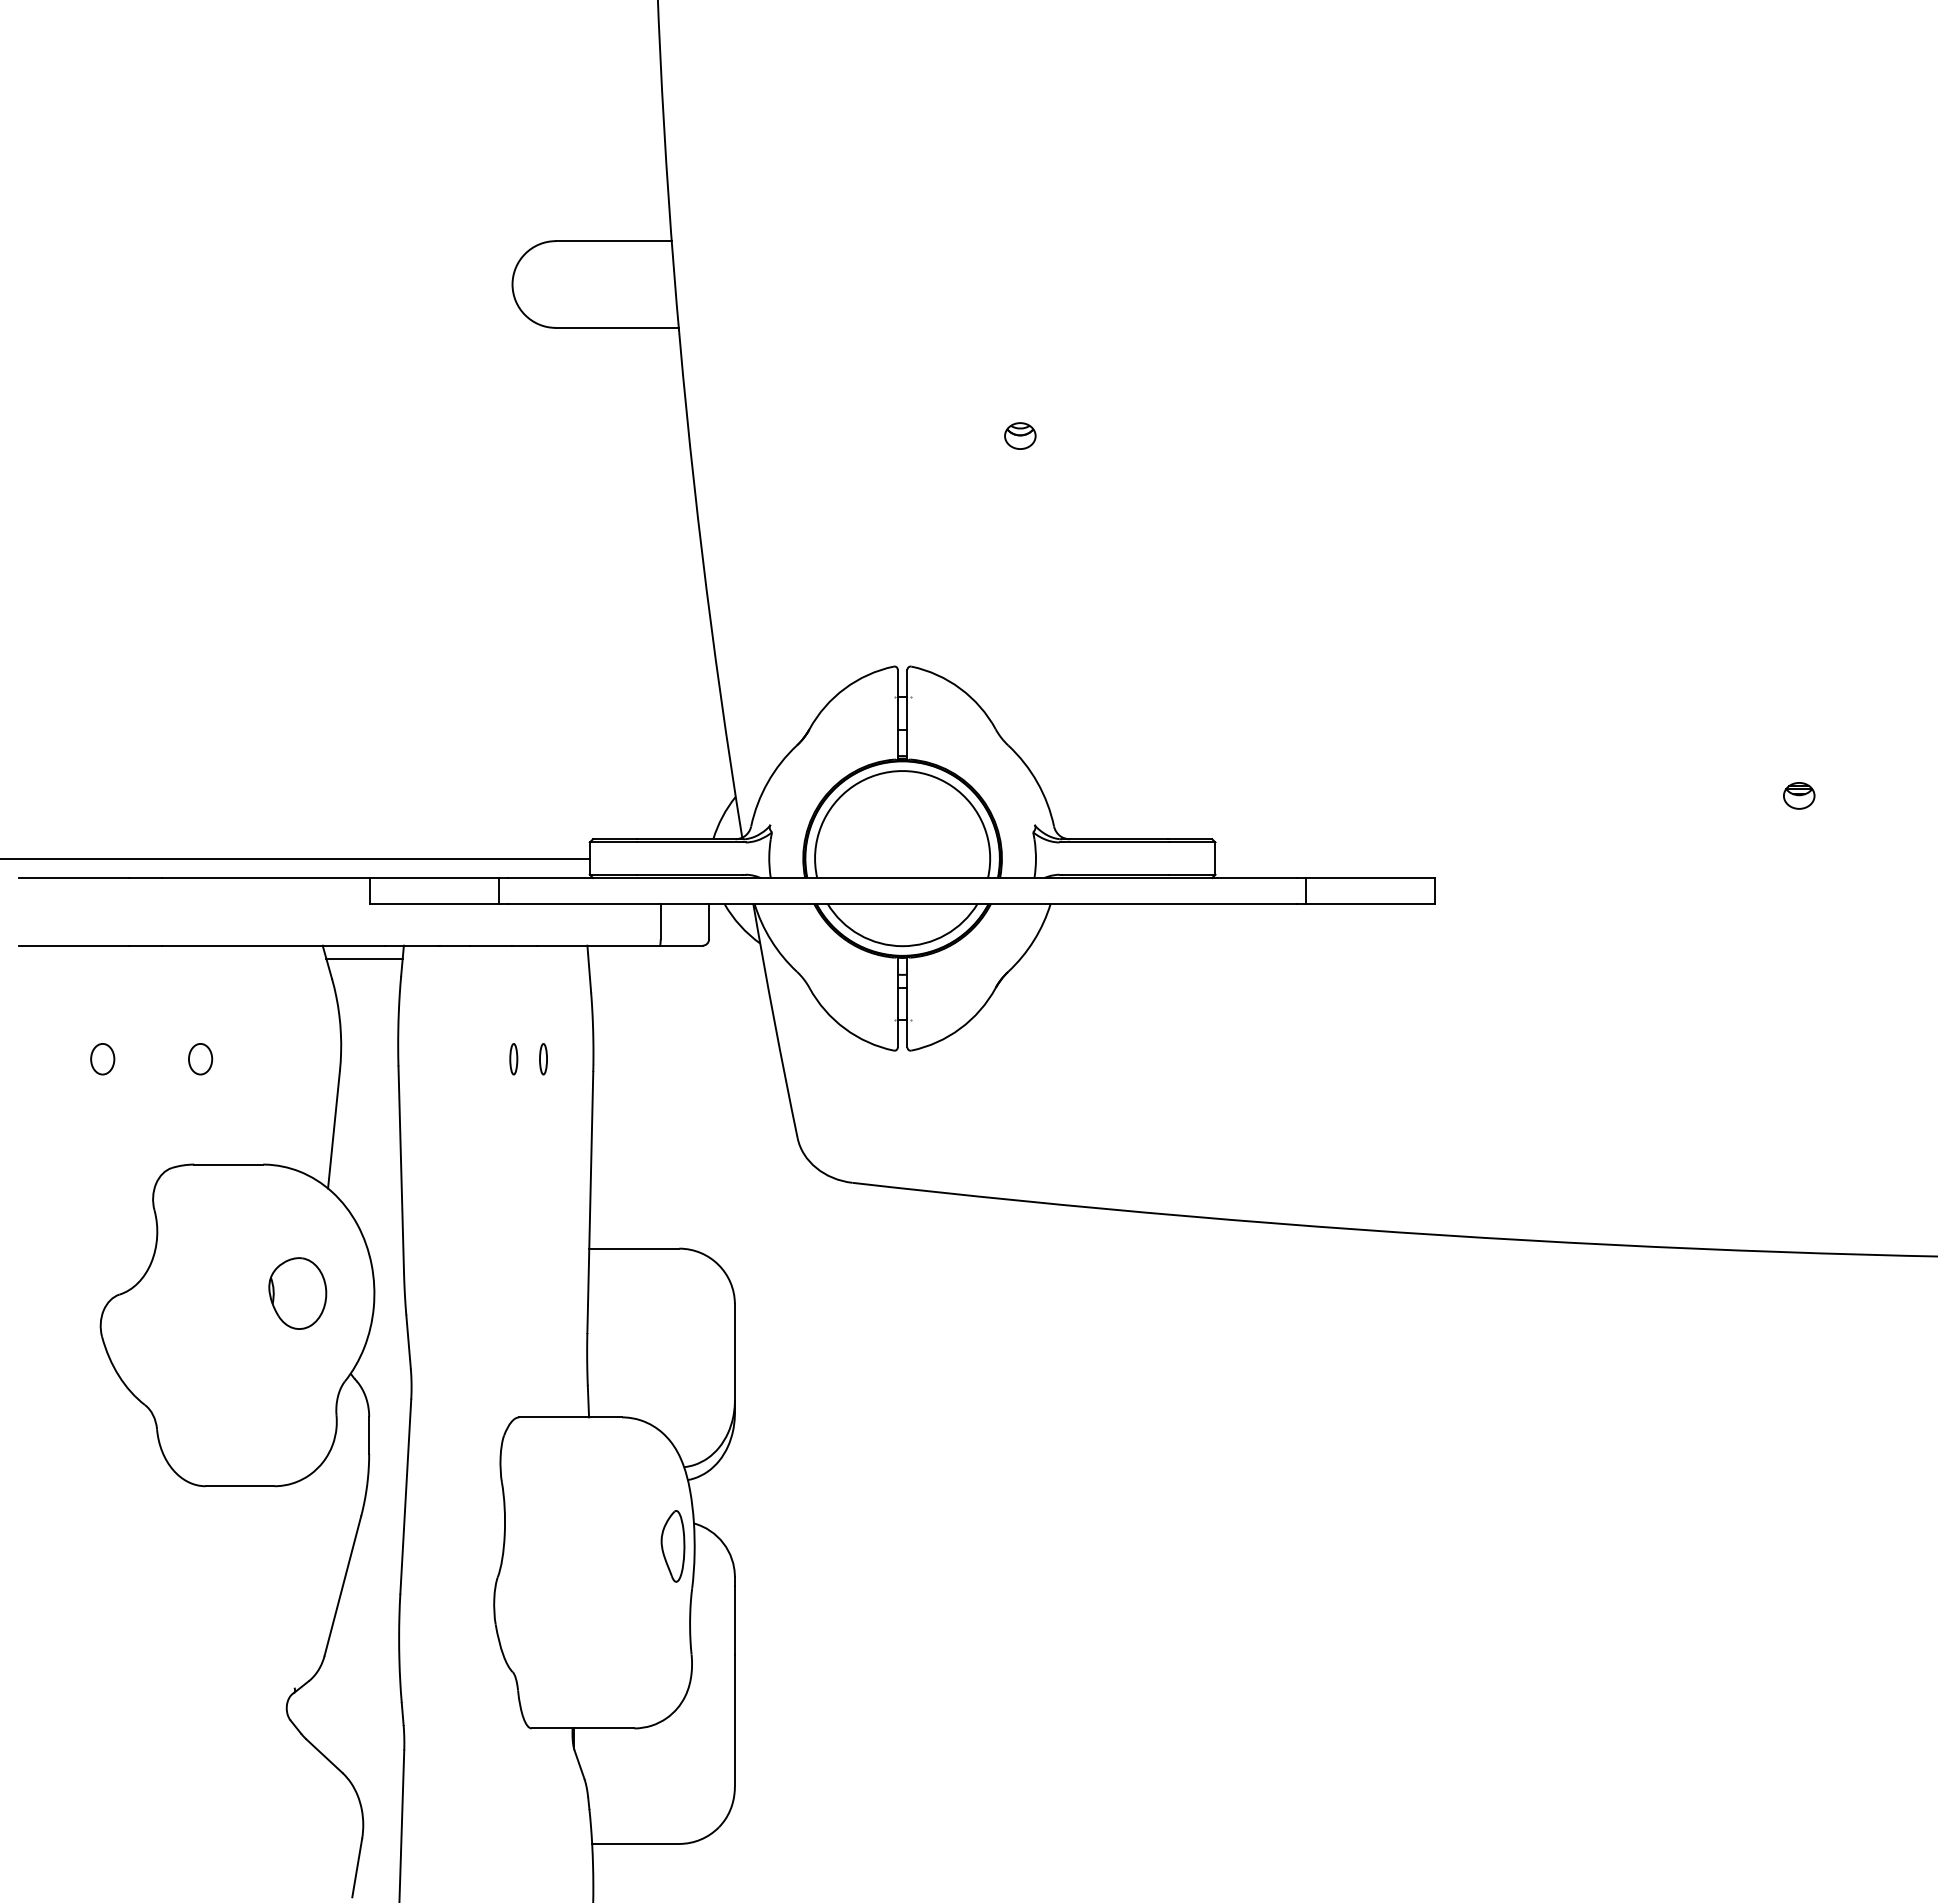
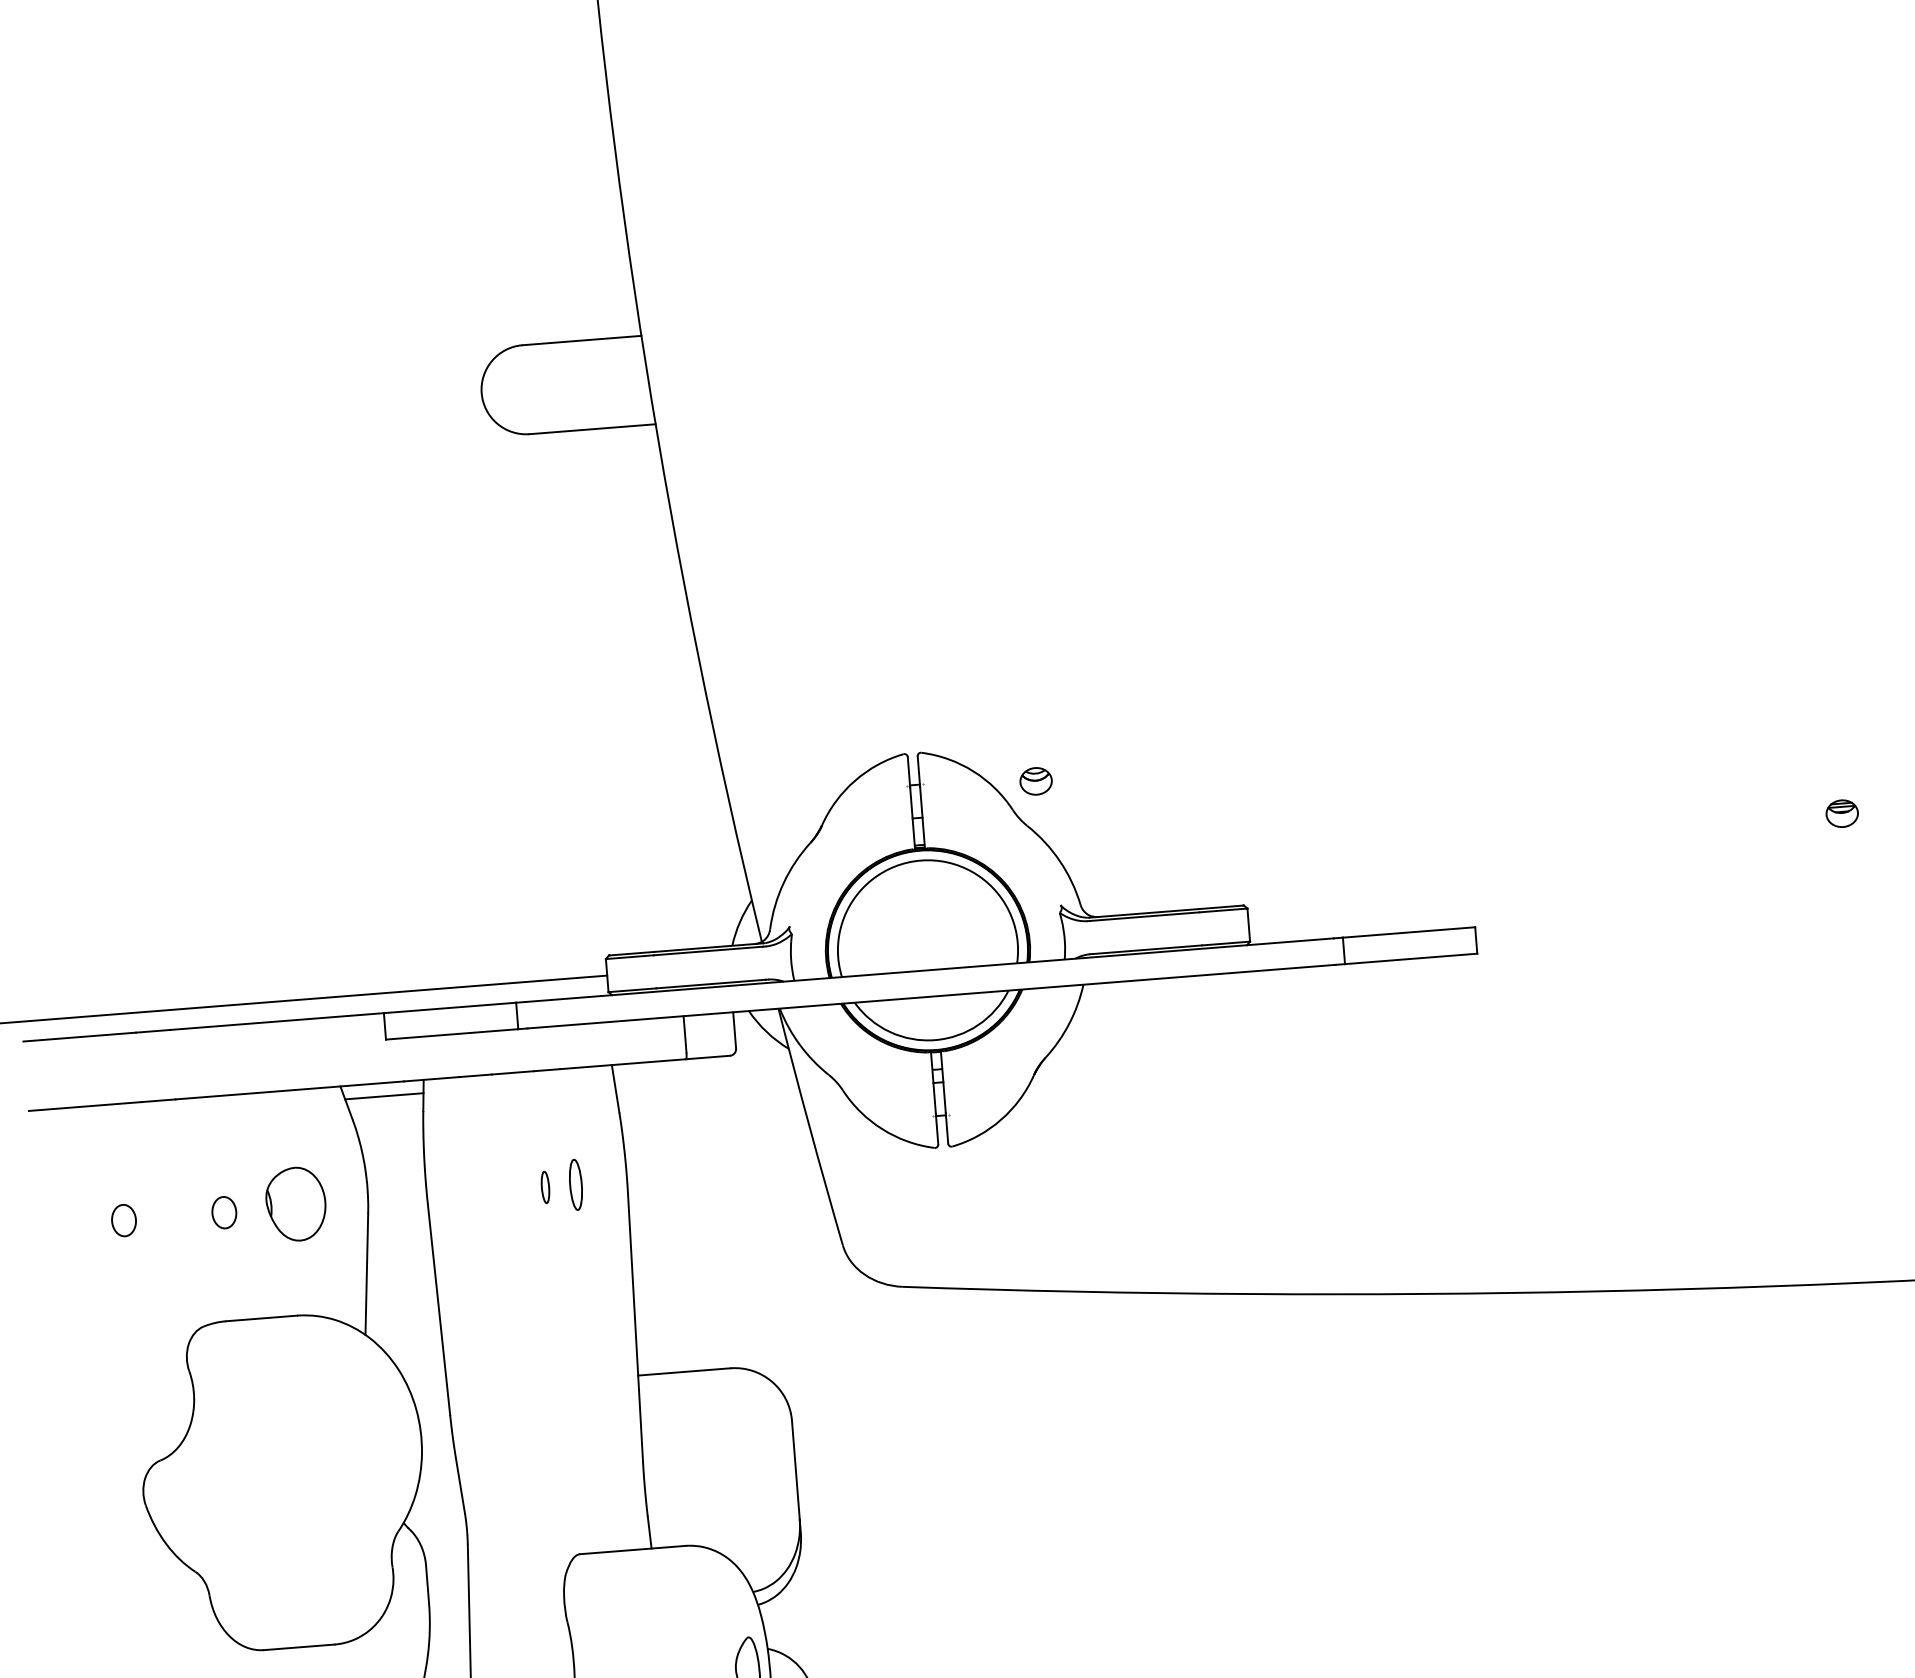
part: (1020, 435) -> (1036, 780), moved
part: (543, 1059) -> (575, 1185), size x1.6
part: (297, 1293) -> (295, 1204), moved

